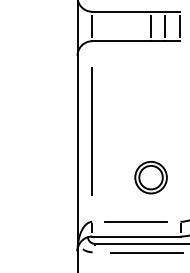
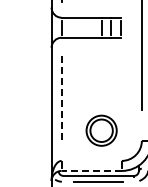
line: (92, 131) -> (61, 99), solid -> dashed
part: (150, 177) -> (101, 130), size x1.4
line: (136, 221) -> (91, 160), removed
line: (136, 235) -> (91, 170), solid -> dashed

